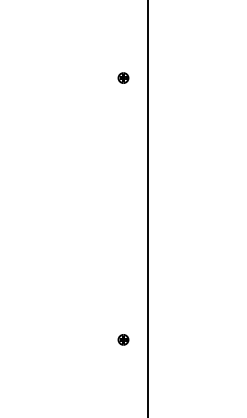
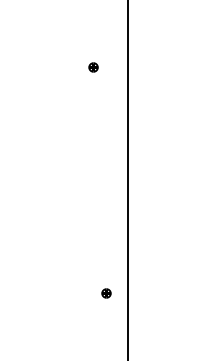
part: (123, 77) -> (93, 66), moved

